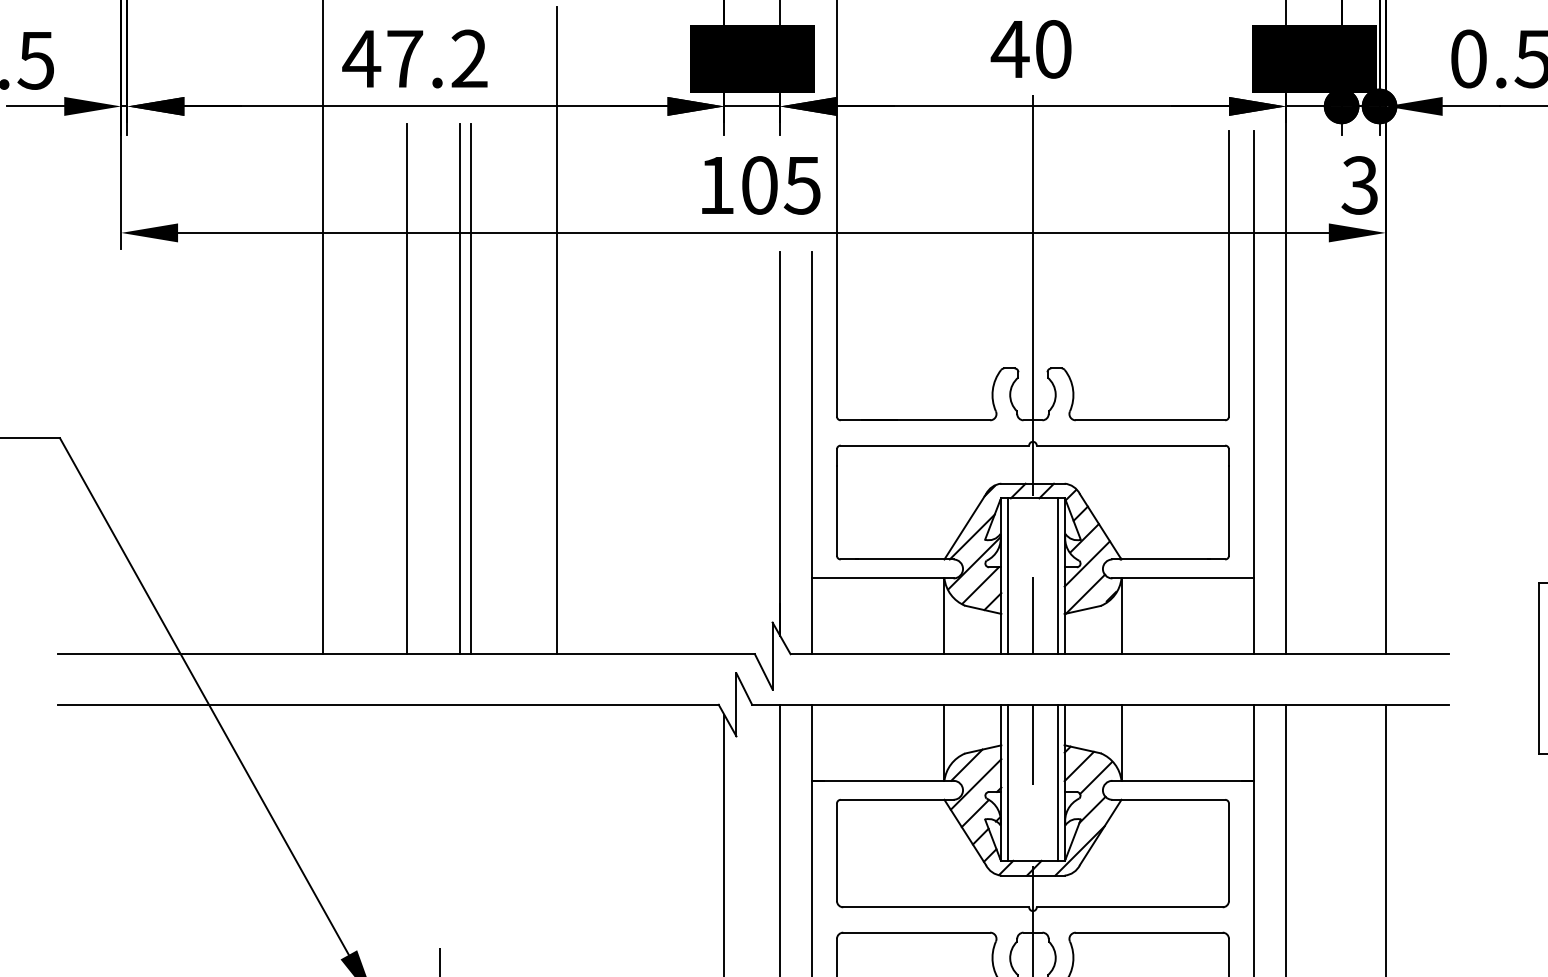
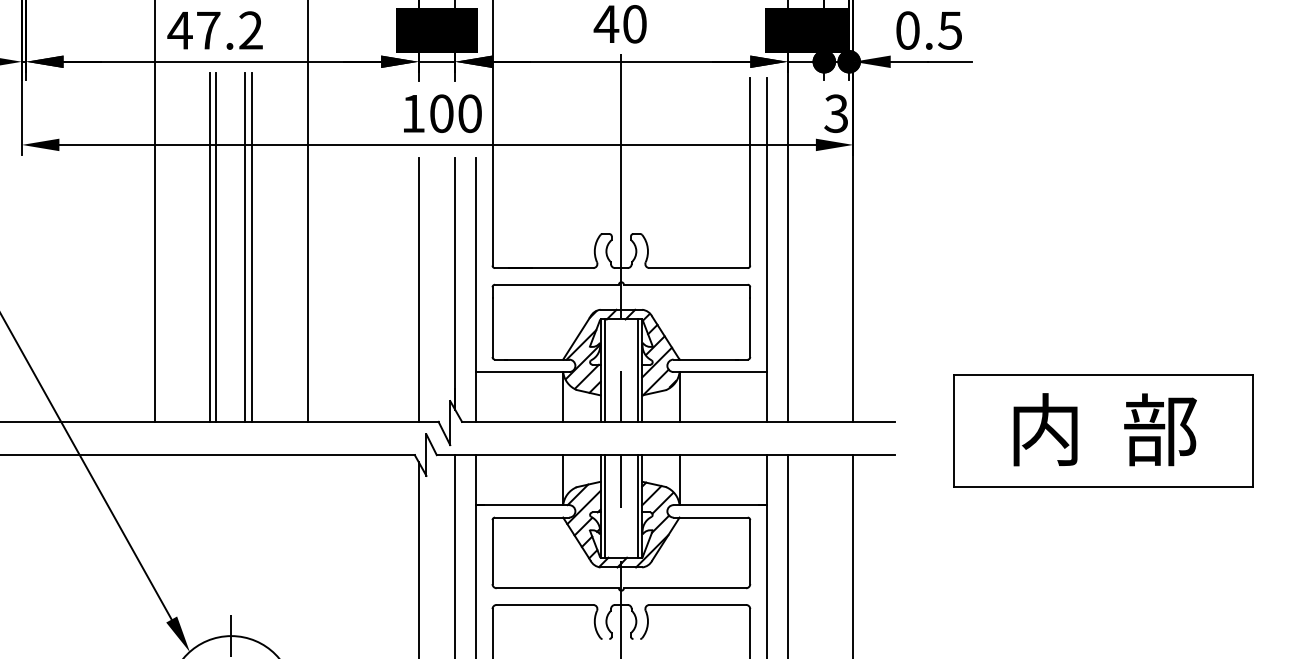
text: (801, 185) -> (469, 113), 105 -> 100
line: (417, 388) -> (216, 247), added
line: (724, 452) -> (418, 289), added

